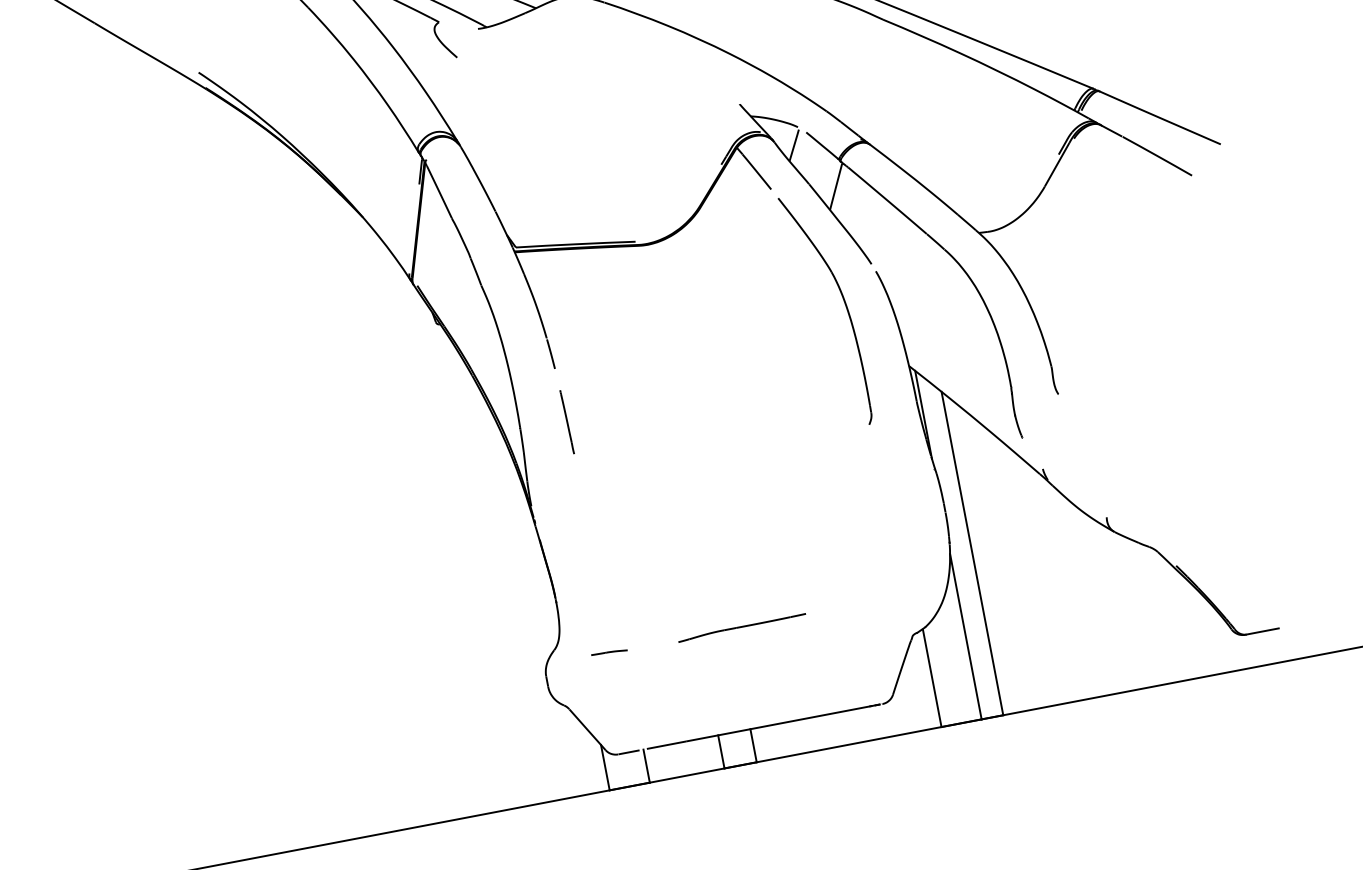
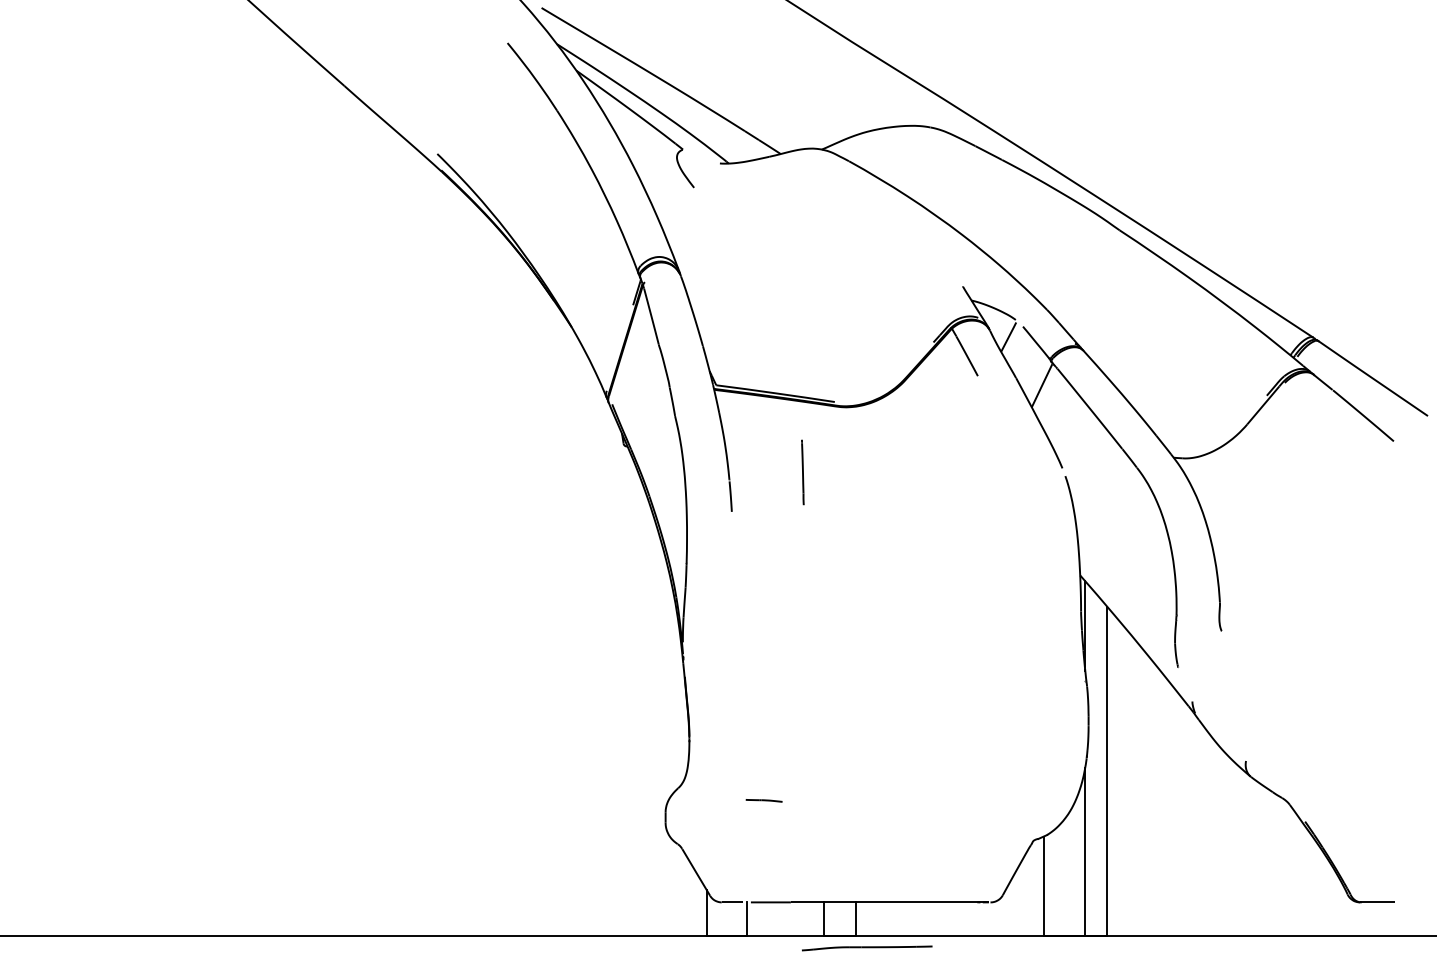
part: (845, 306) -> (1028, 504), removed
line: (566, 422) -> (802, 472), moved
part: (742, 628) -> (867, 948), moved
line: (608, 652) -> (763, 800), moved

